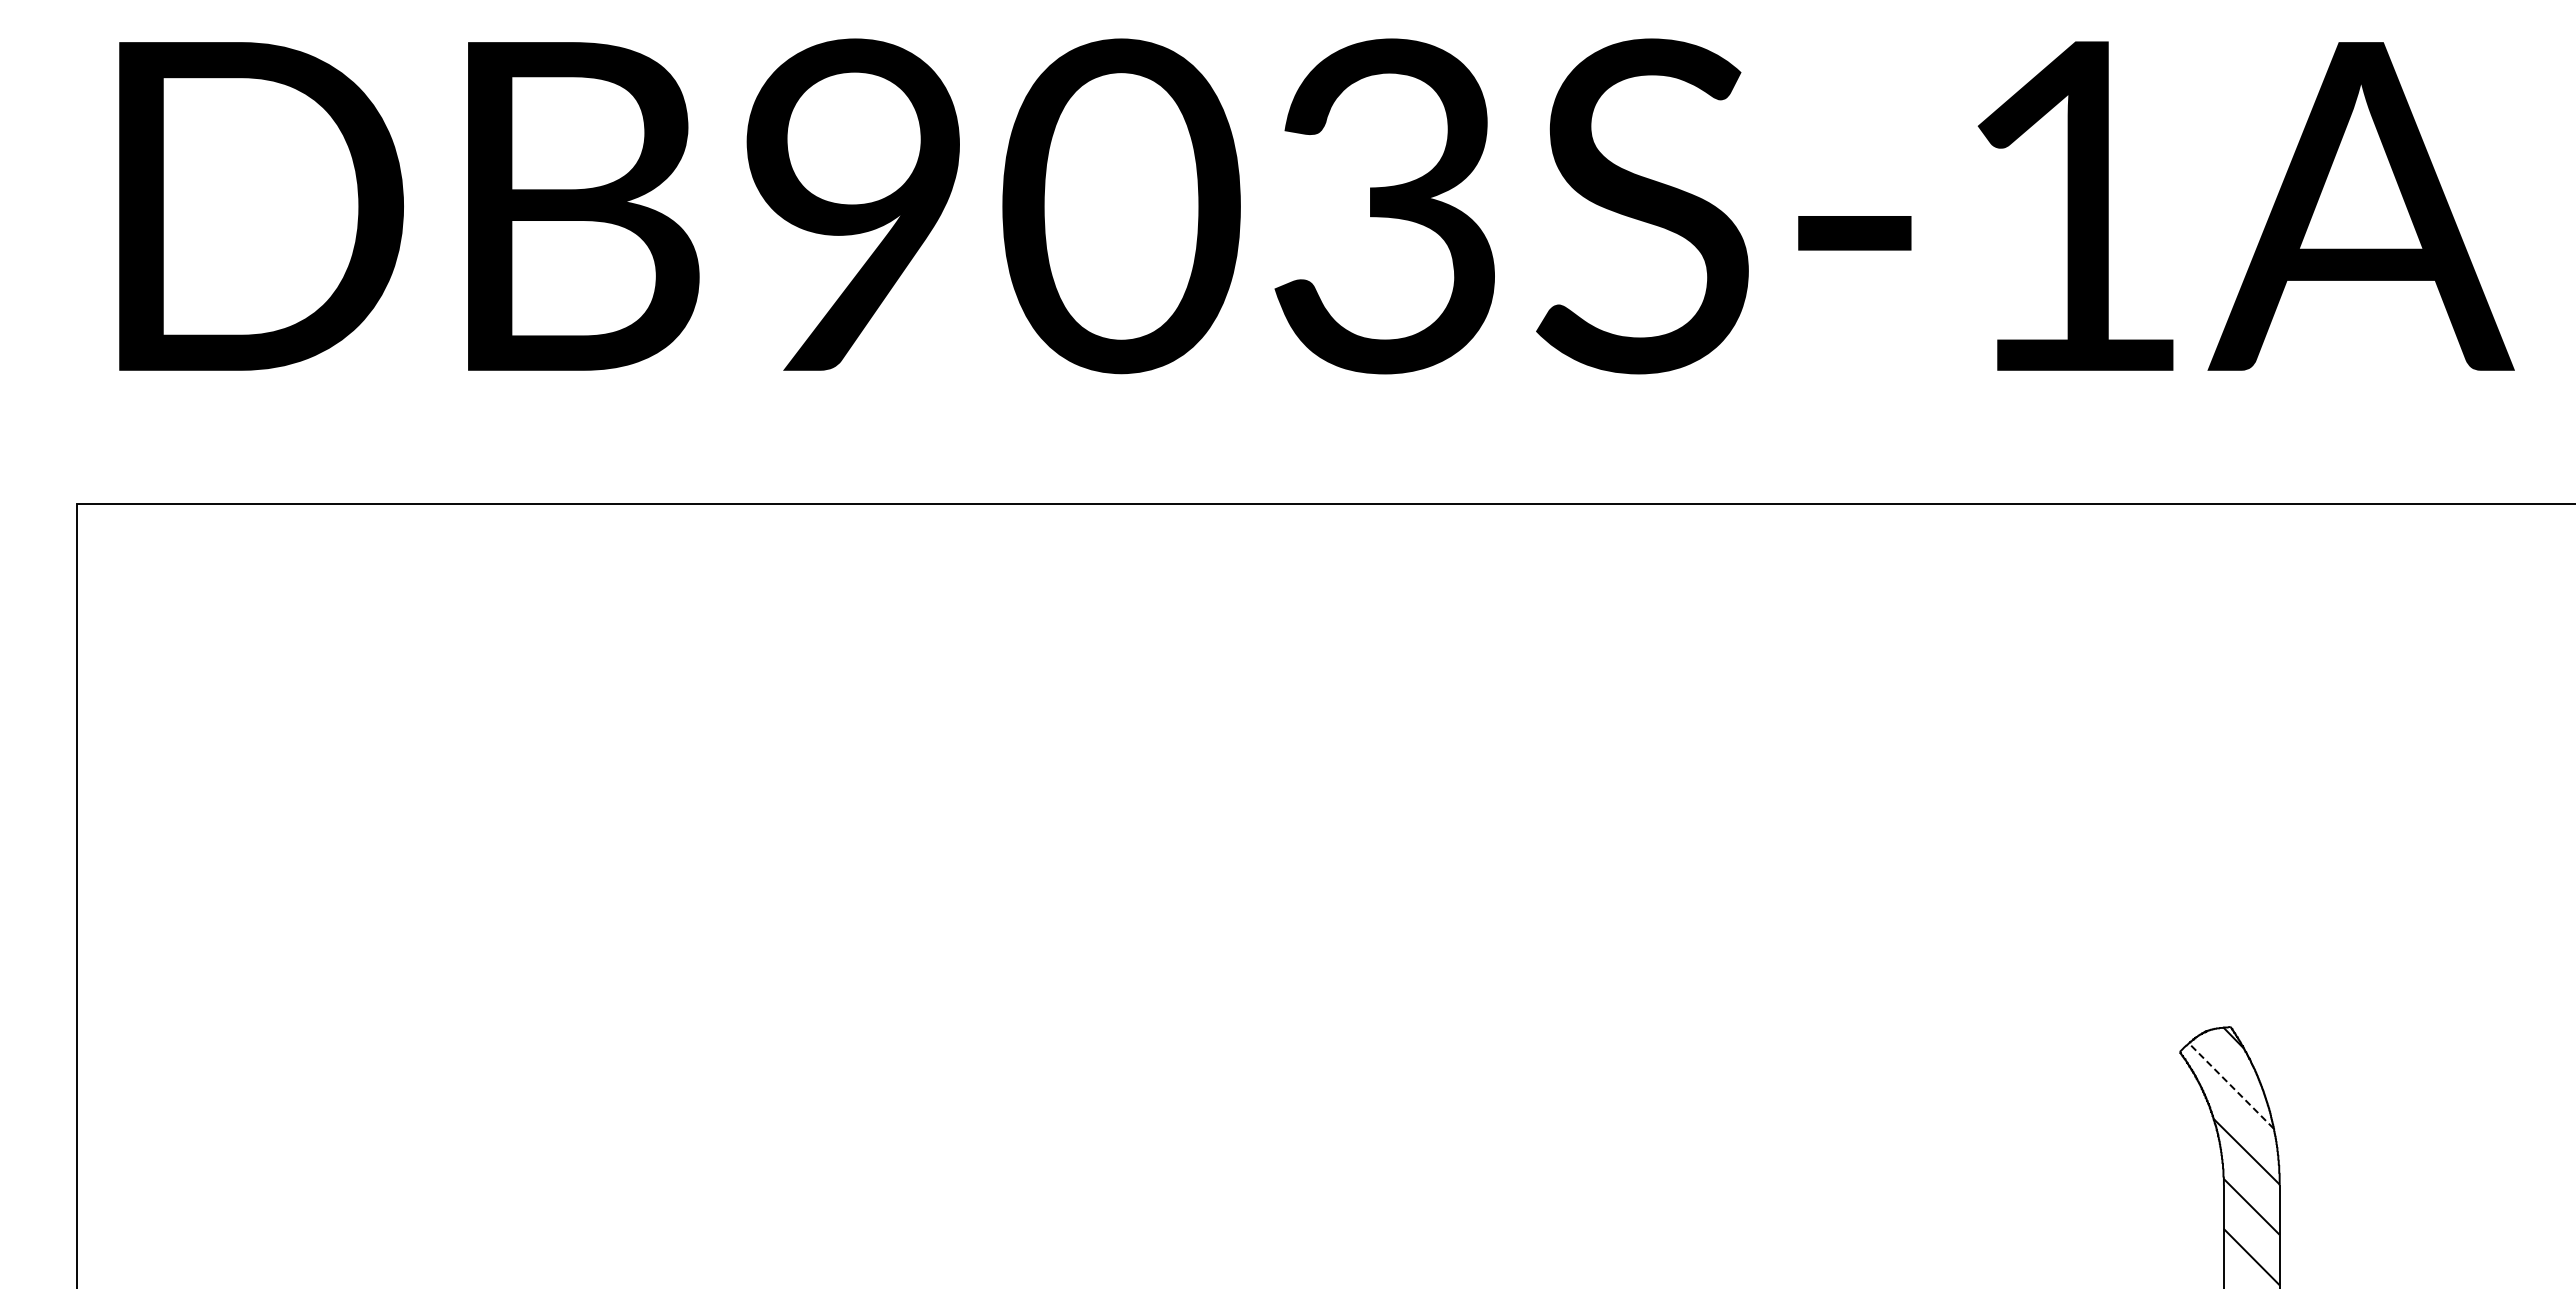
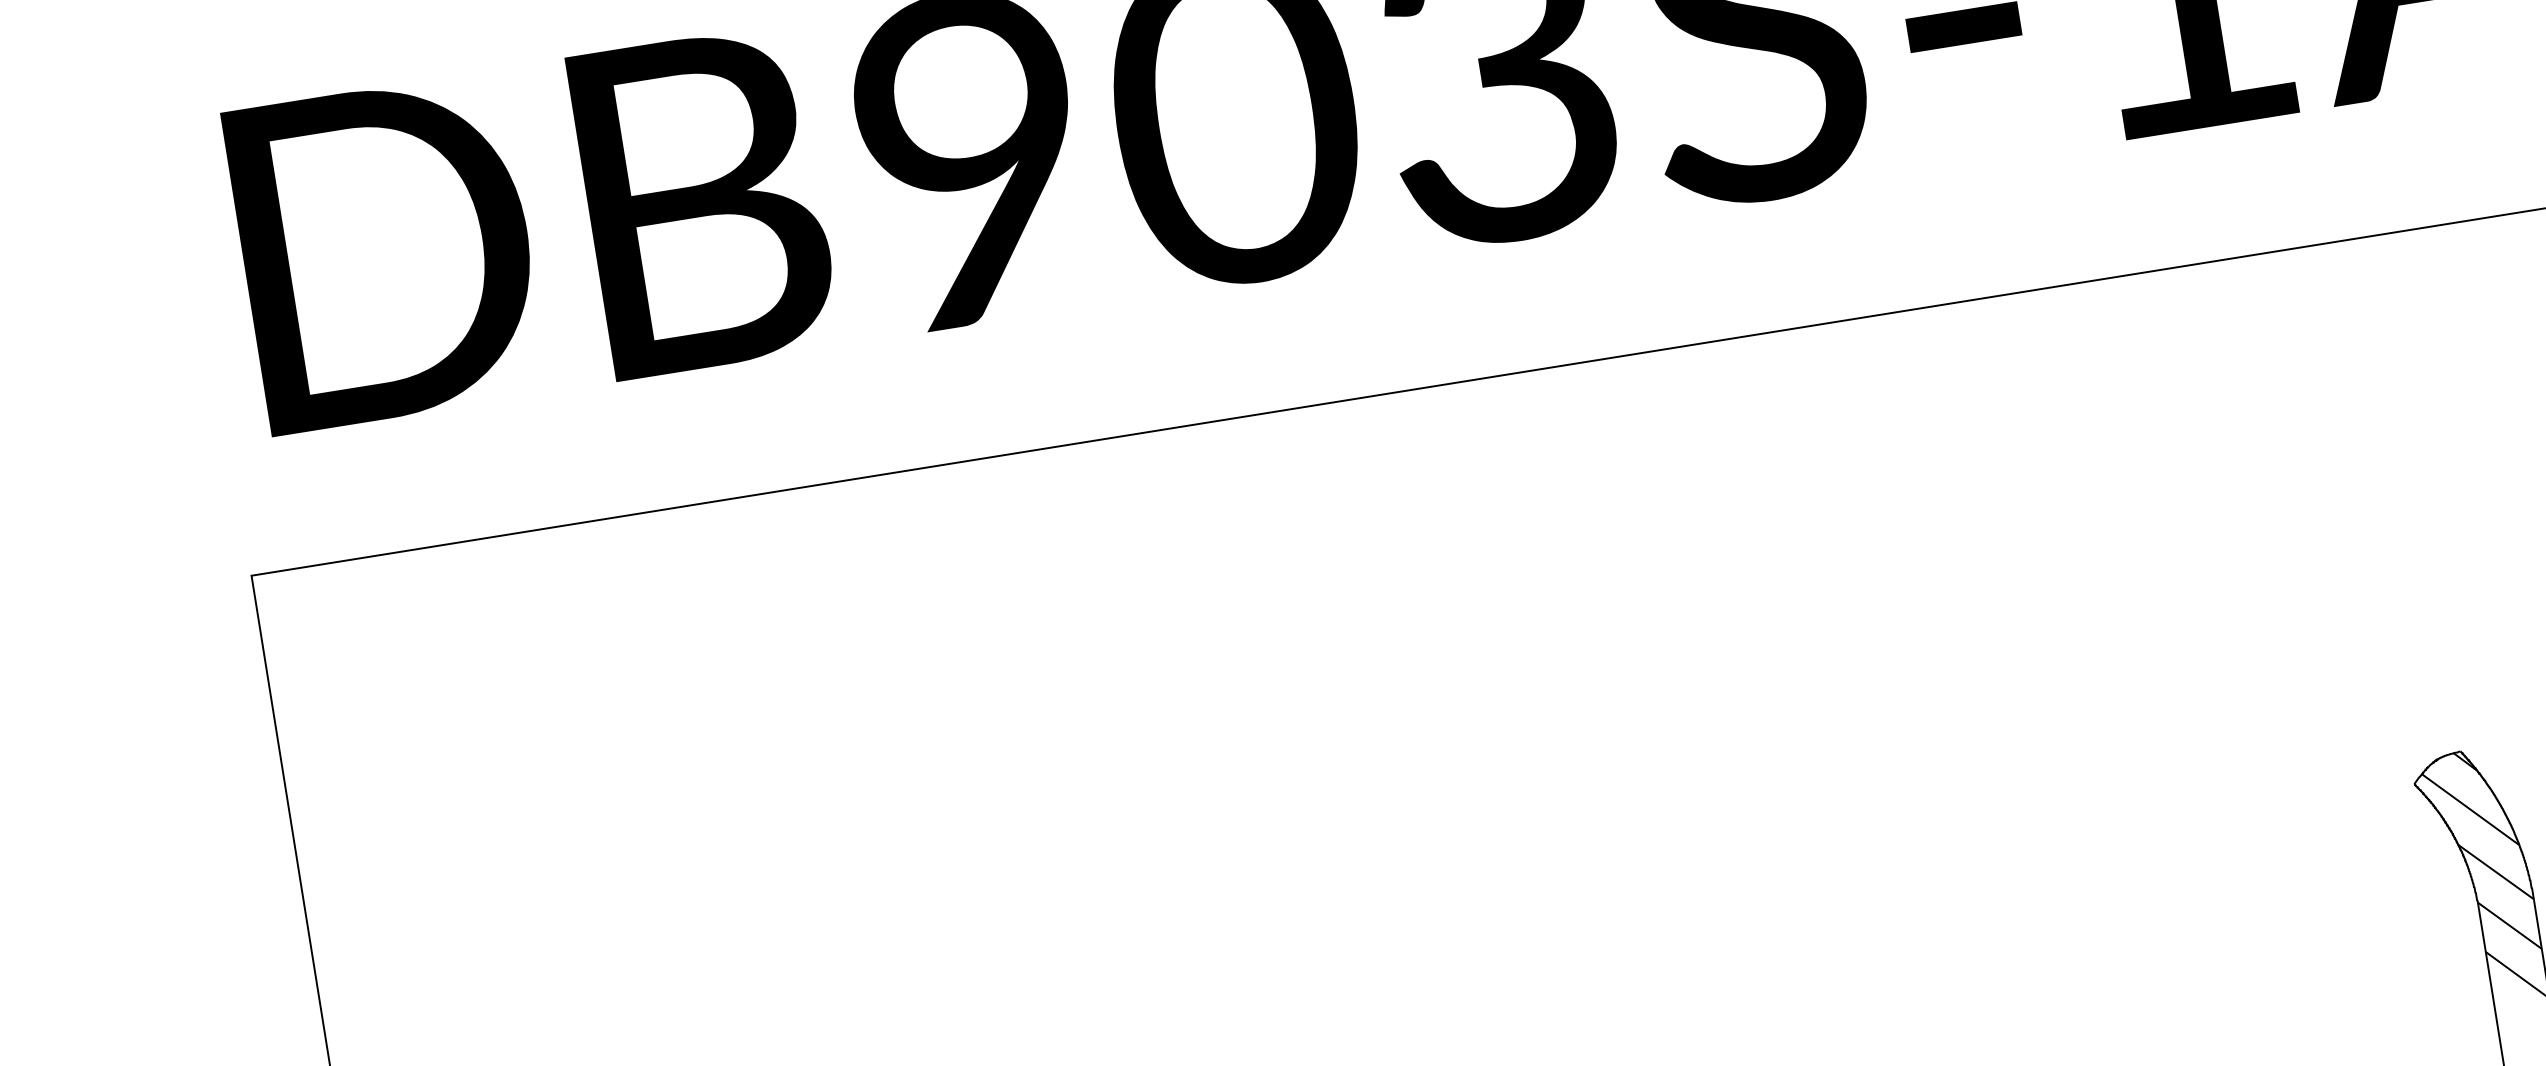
line: (2230, 1085) -> (2469, 809), dashed -> solid

